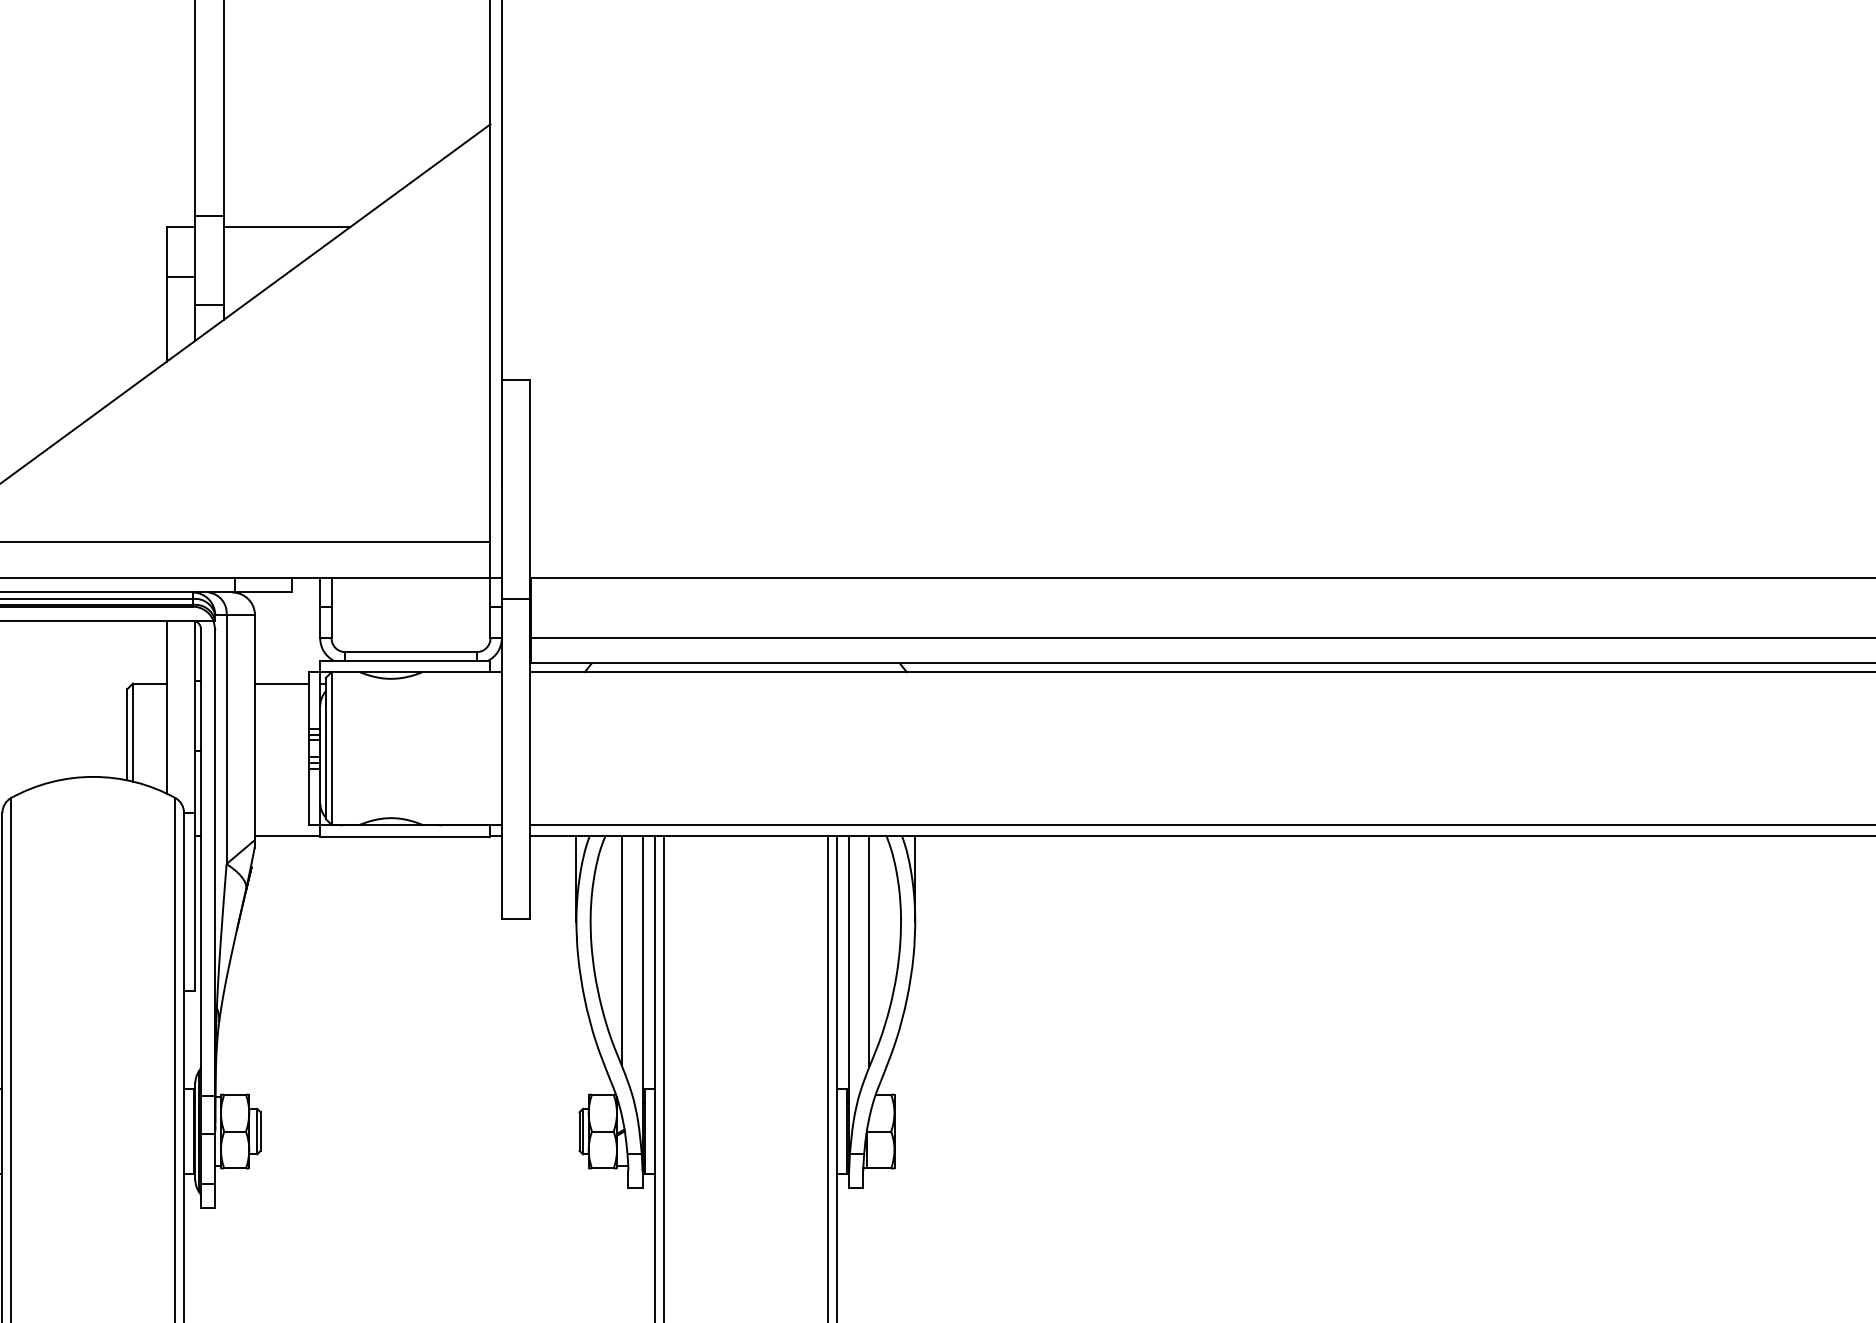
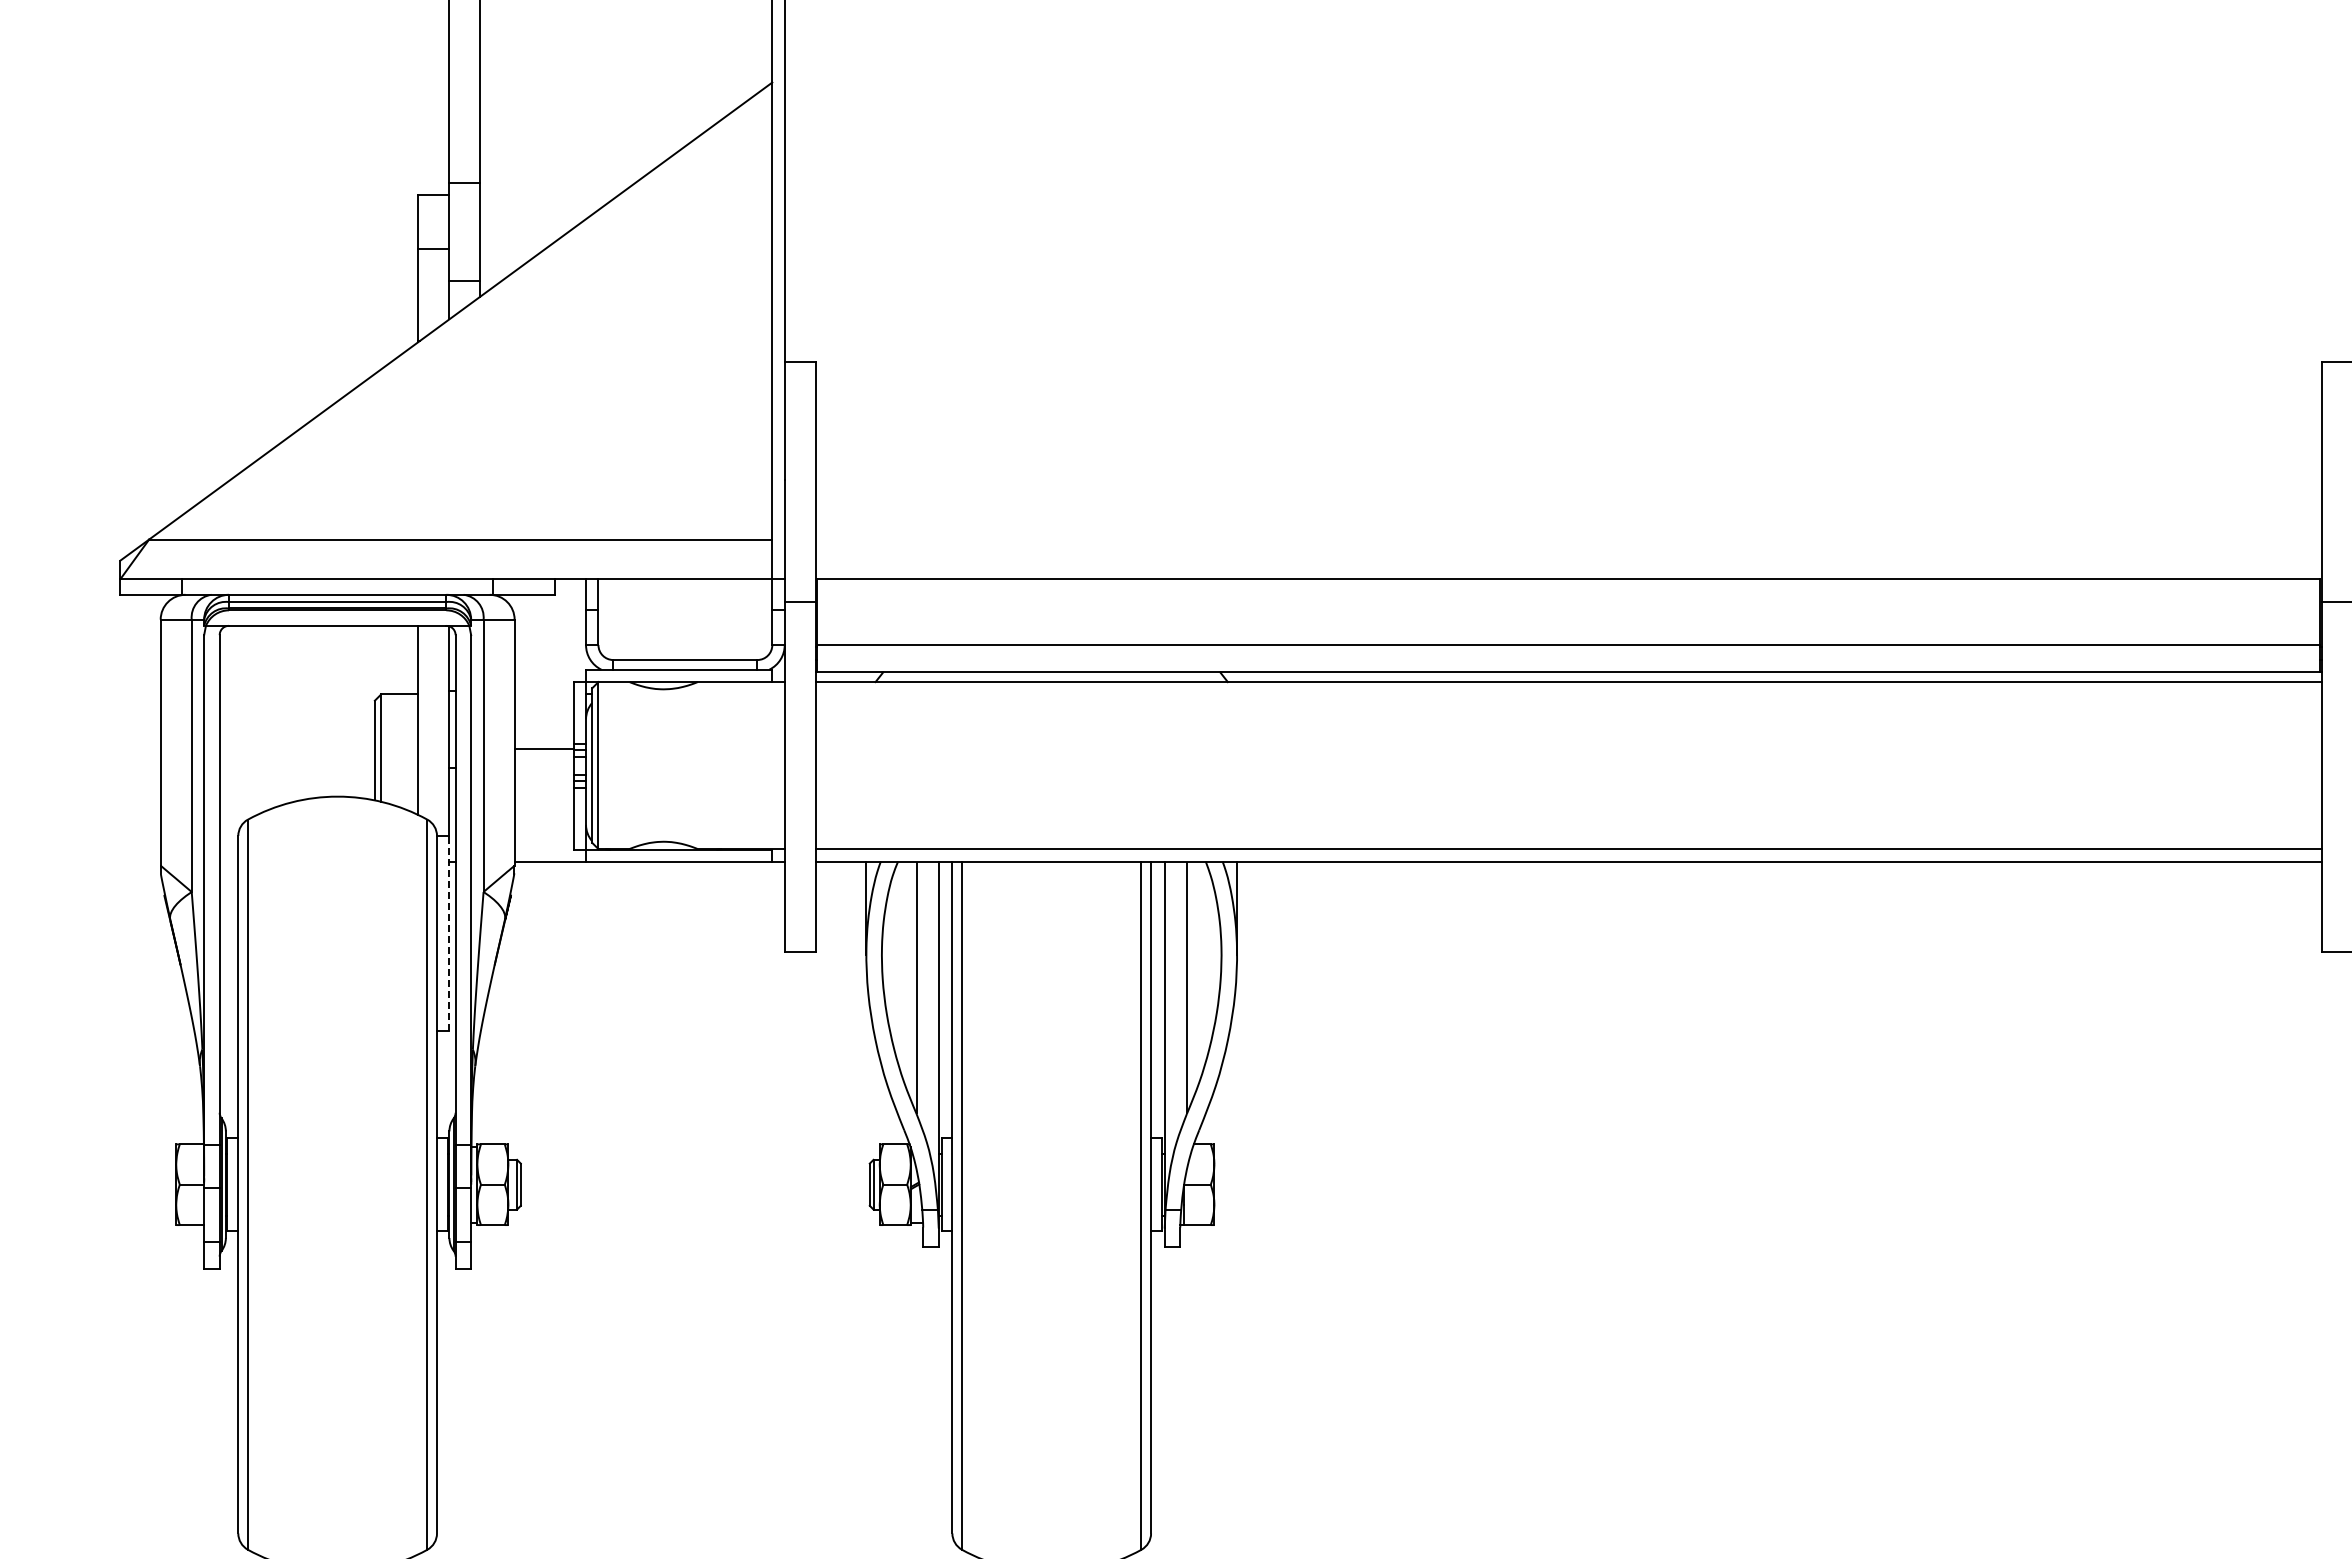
line: (286, 227) -> (549, 195), removed
line: (281, 683) -> (543, 749), moved
line: (195, 901) -> (449, 933), solid -> dashed

